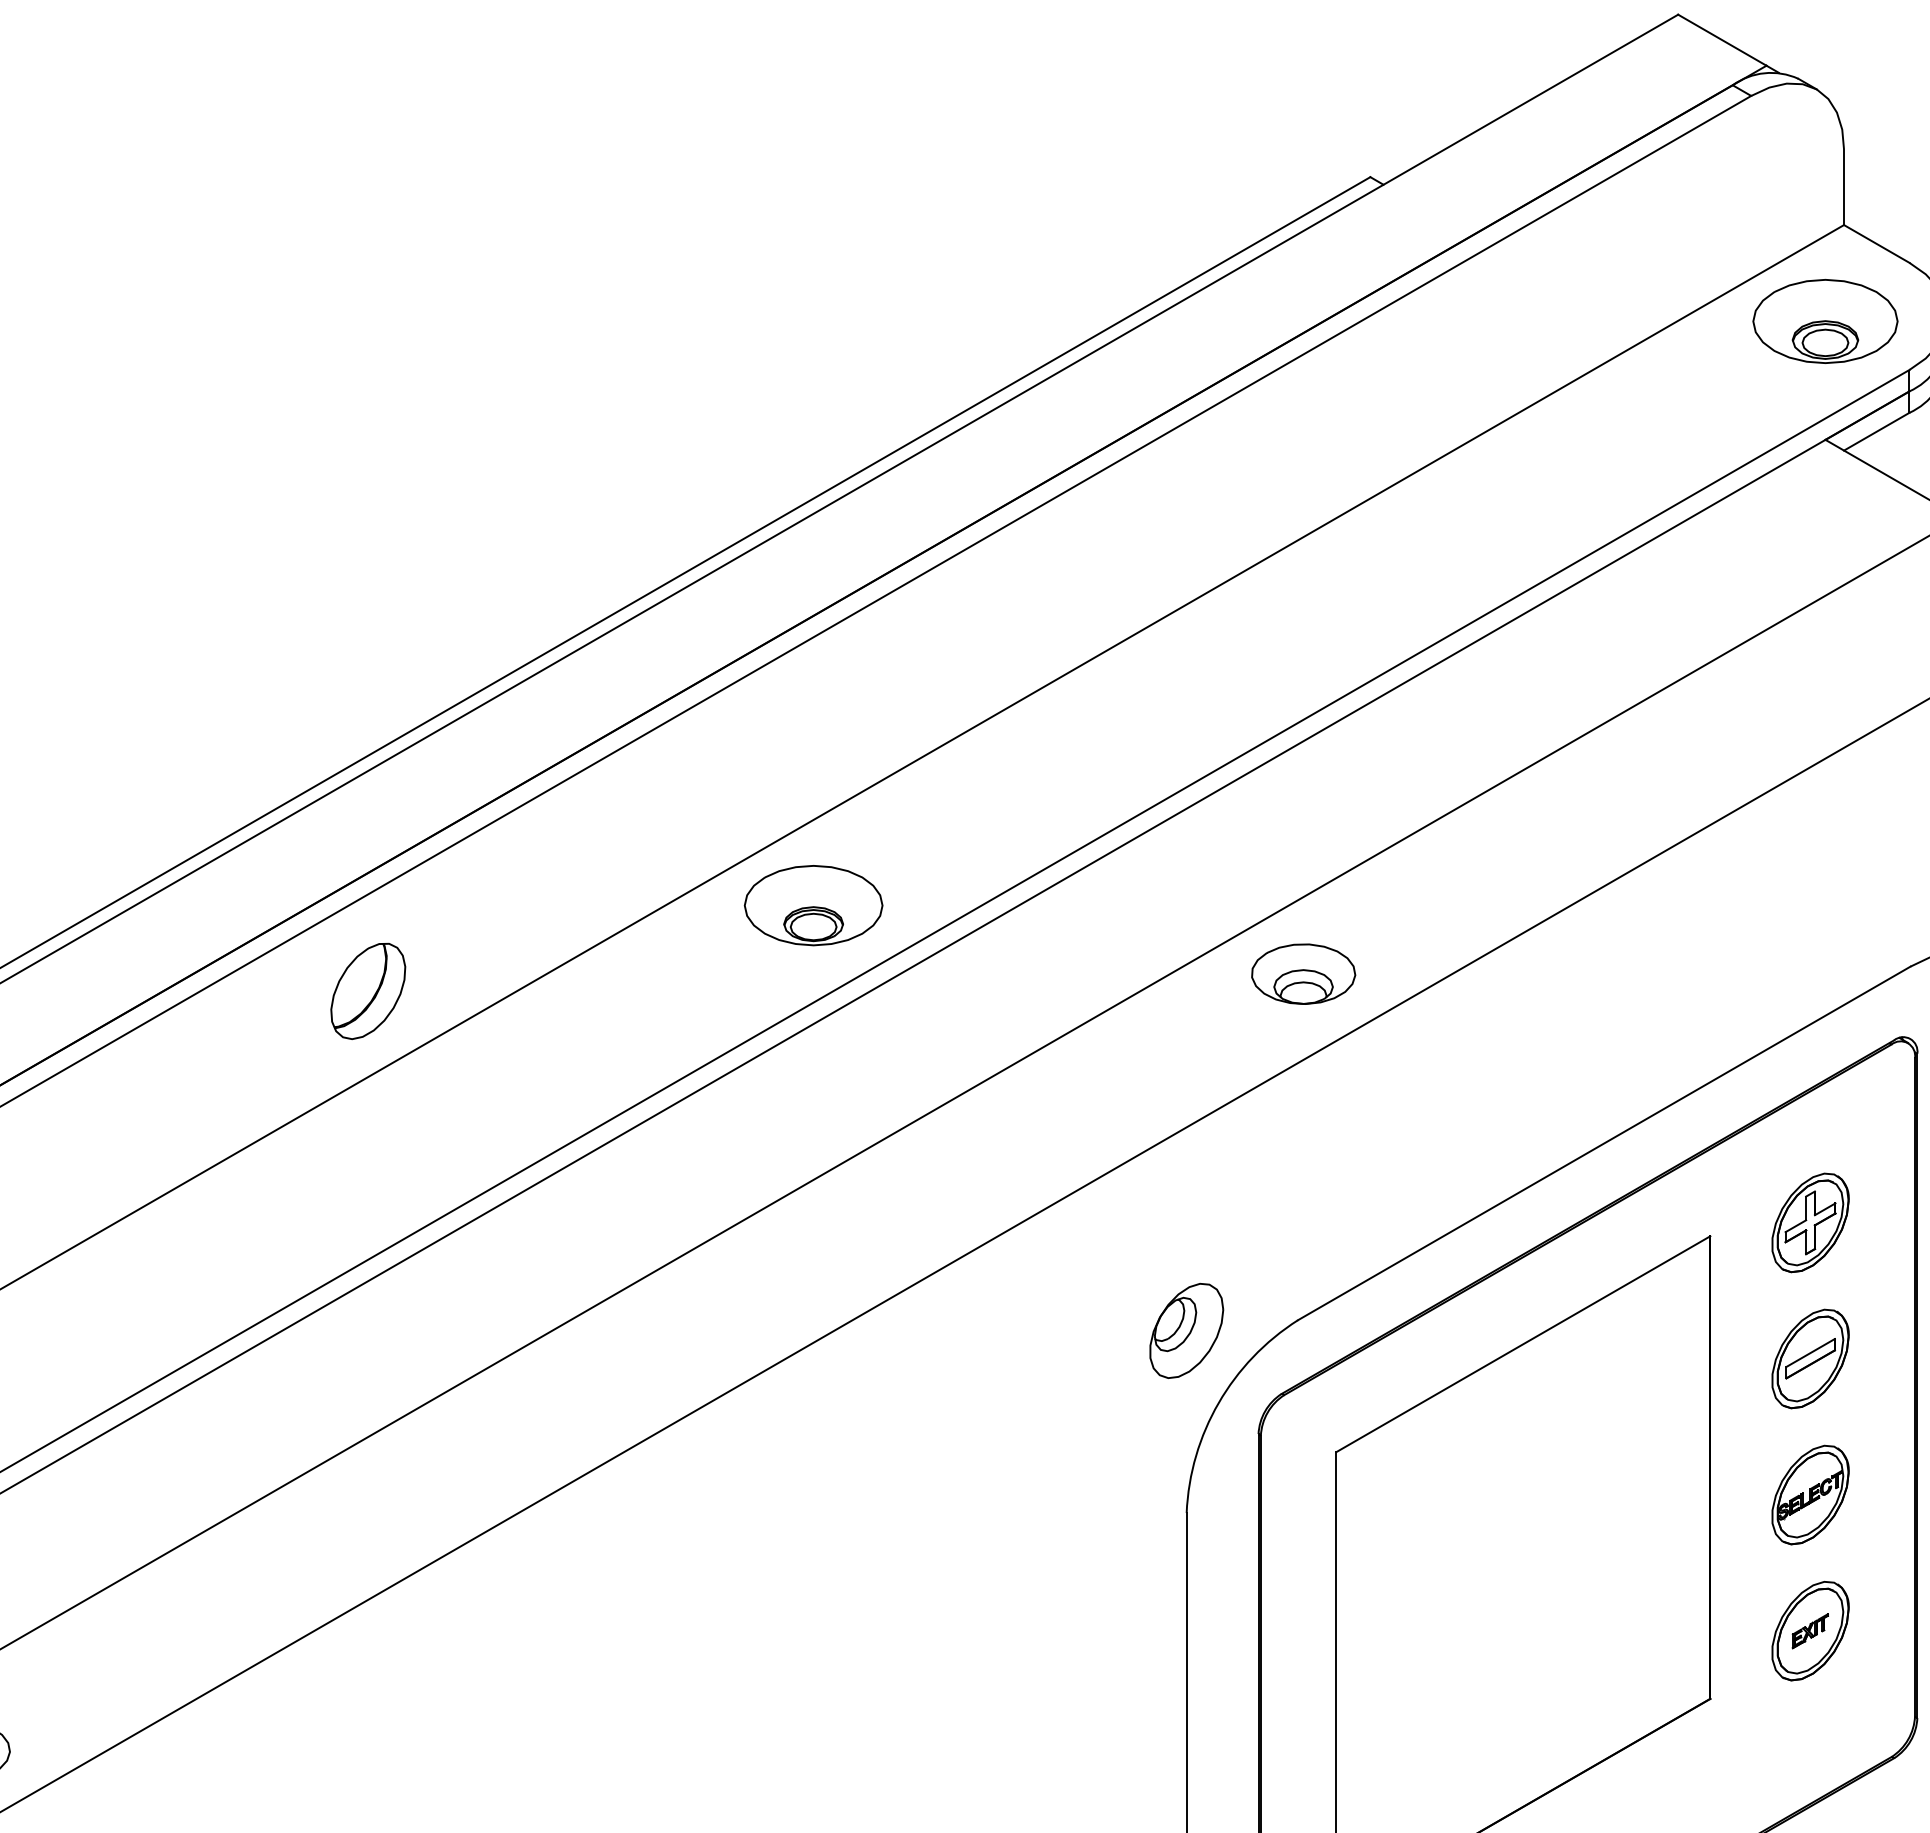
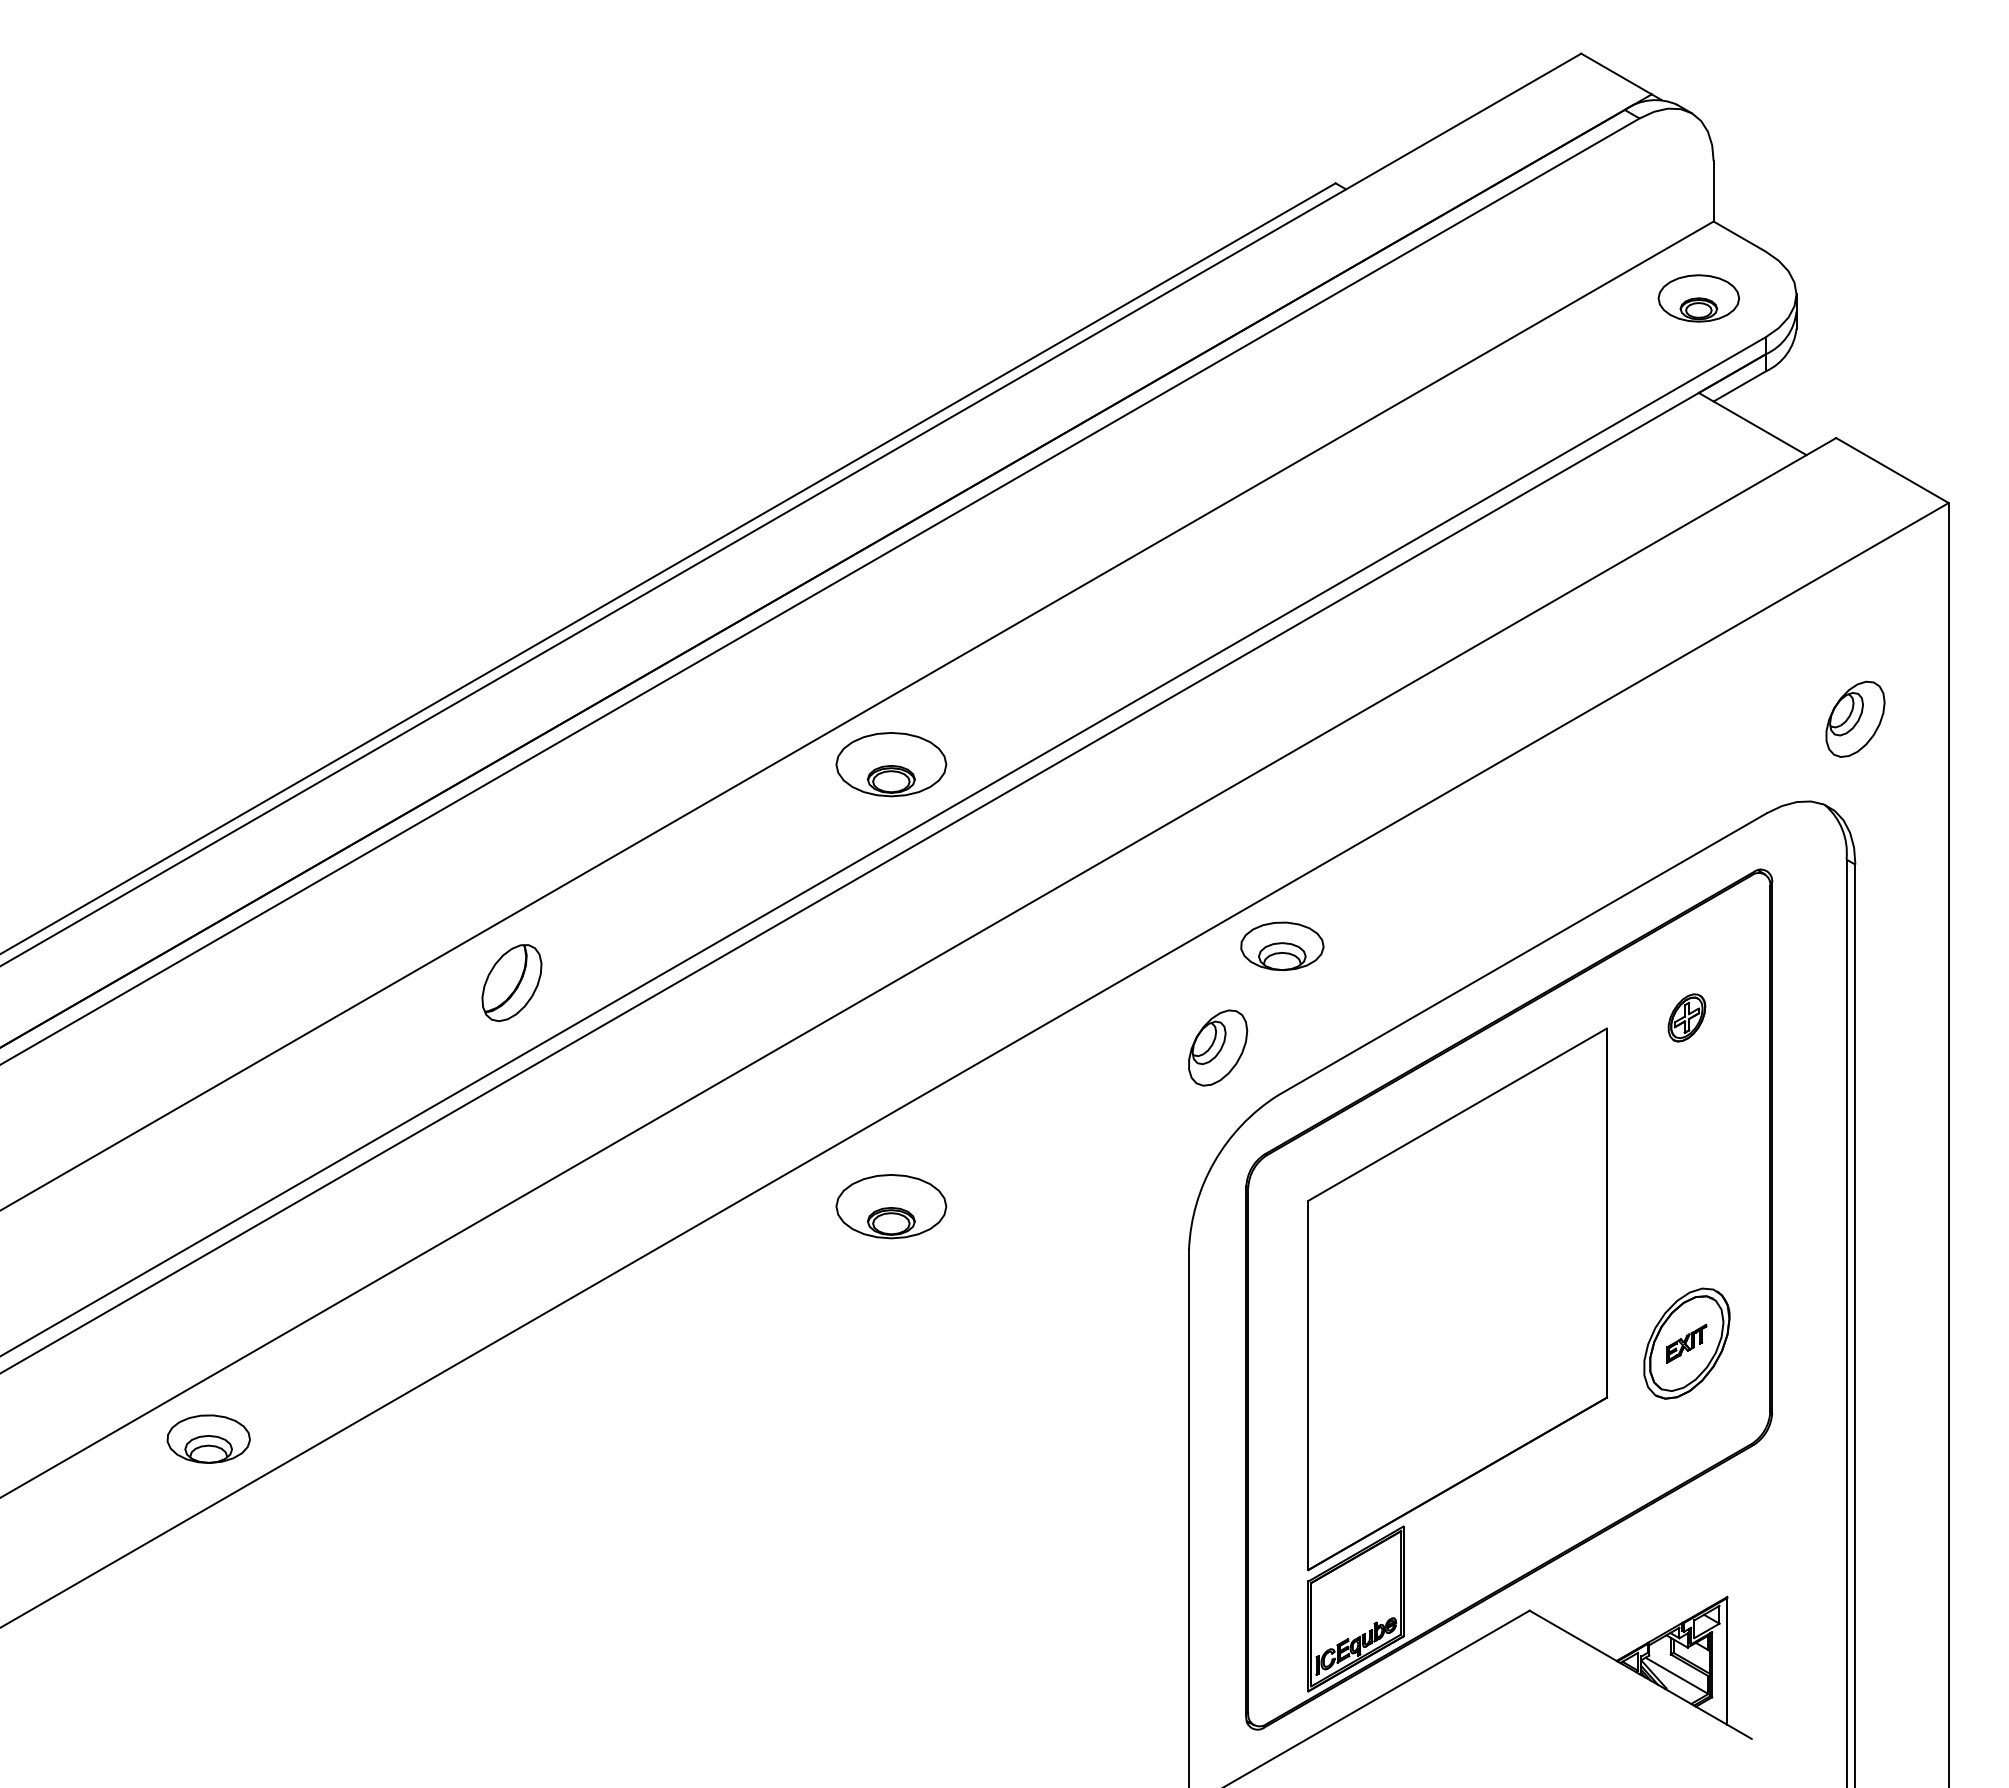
part: (1825, 321) -> (1698, 298), size x0.7
part: (1303, 974) -> (1282, 946), moved
part: (367, 991) -> (511, 983), moved
part: (1810, 1222) -> (1686, 1017), size x0.6
part: (1187, 1330) -> (1218, 1047), moved
part: (1810, 1359) -> (1686, 1126), removed
part: (813, 1459) -> (891, 1206), added
part: (1810, 1494) -> (1686, 1234), removed
part: (1810, 1630) -> (1686, 1343), size x1.4

